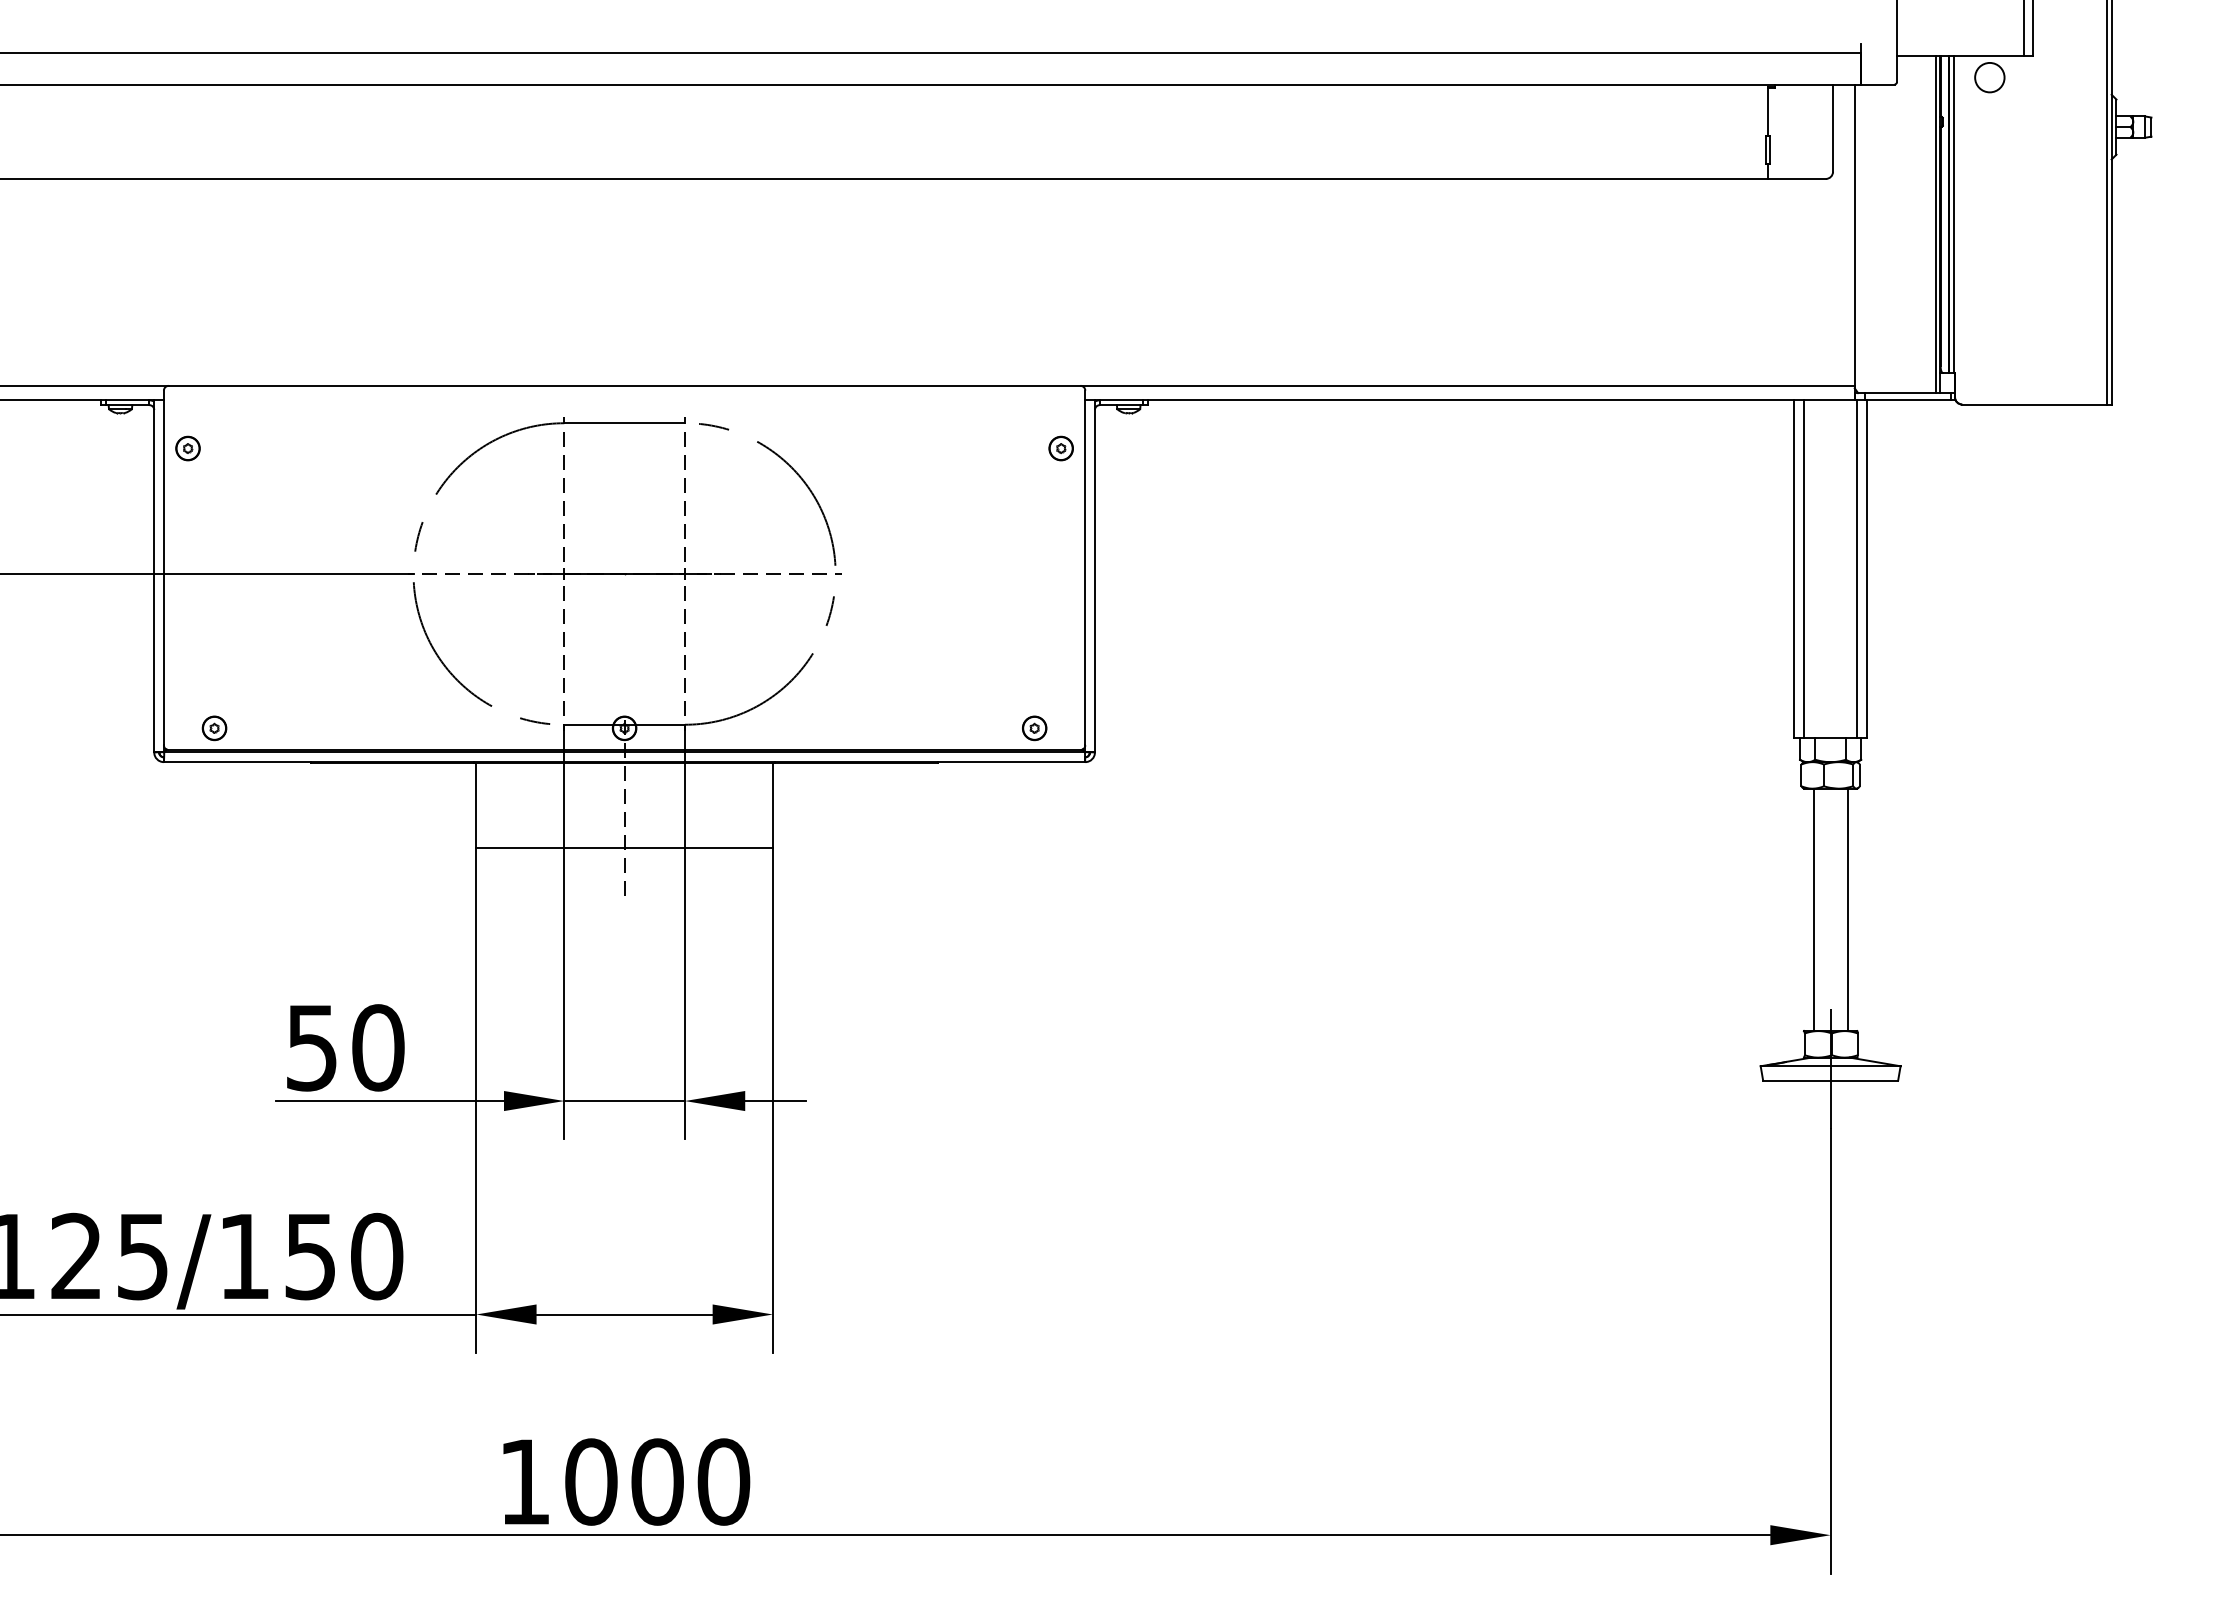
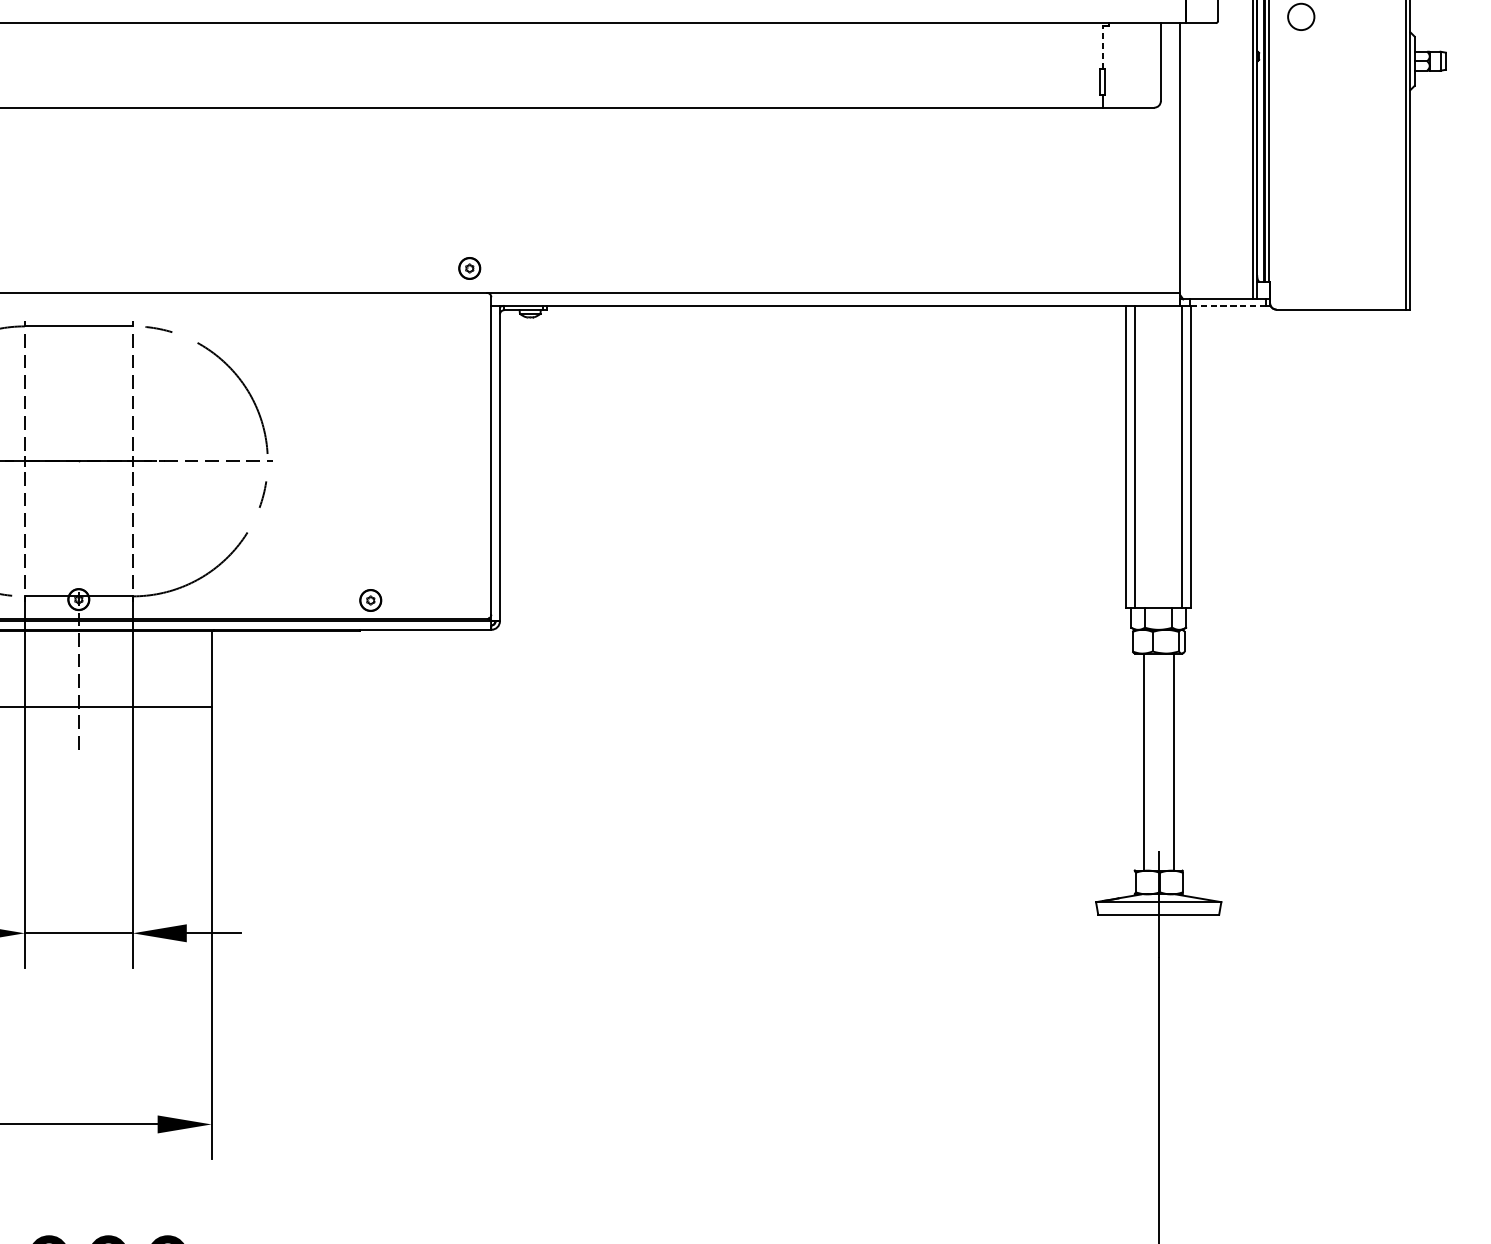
line: (1767, 110) -> (1102, 46), solid -> dashed
line: (1907, 400) -> (1227, 306), solid -> dashed
part: (1060, 448) -> (469, 268), moved
part: (1034, 728) -> (370, 600), moved

